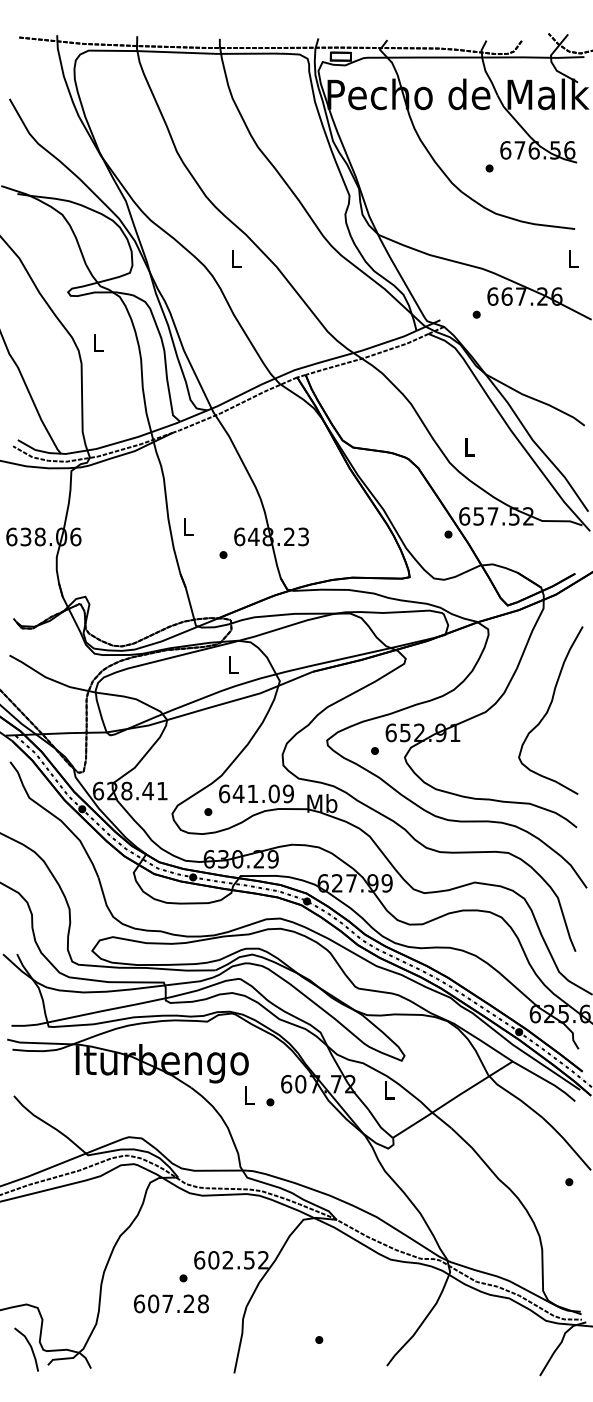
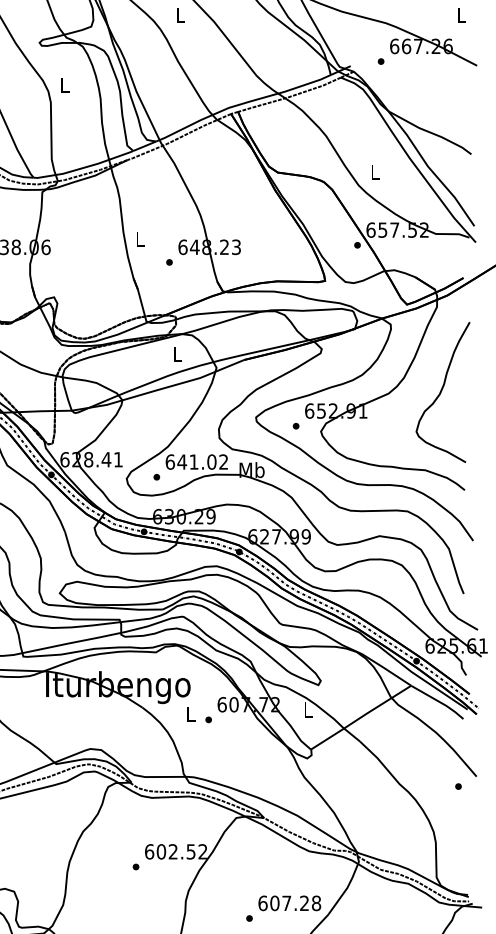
text: (287, 793) -> (222, 461), 641.09 -> 641.02
text: (171, 1303) -> (289, 903), moved

